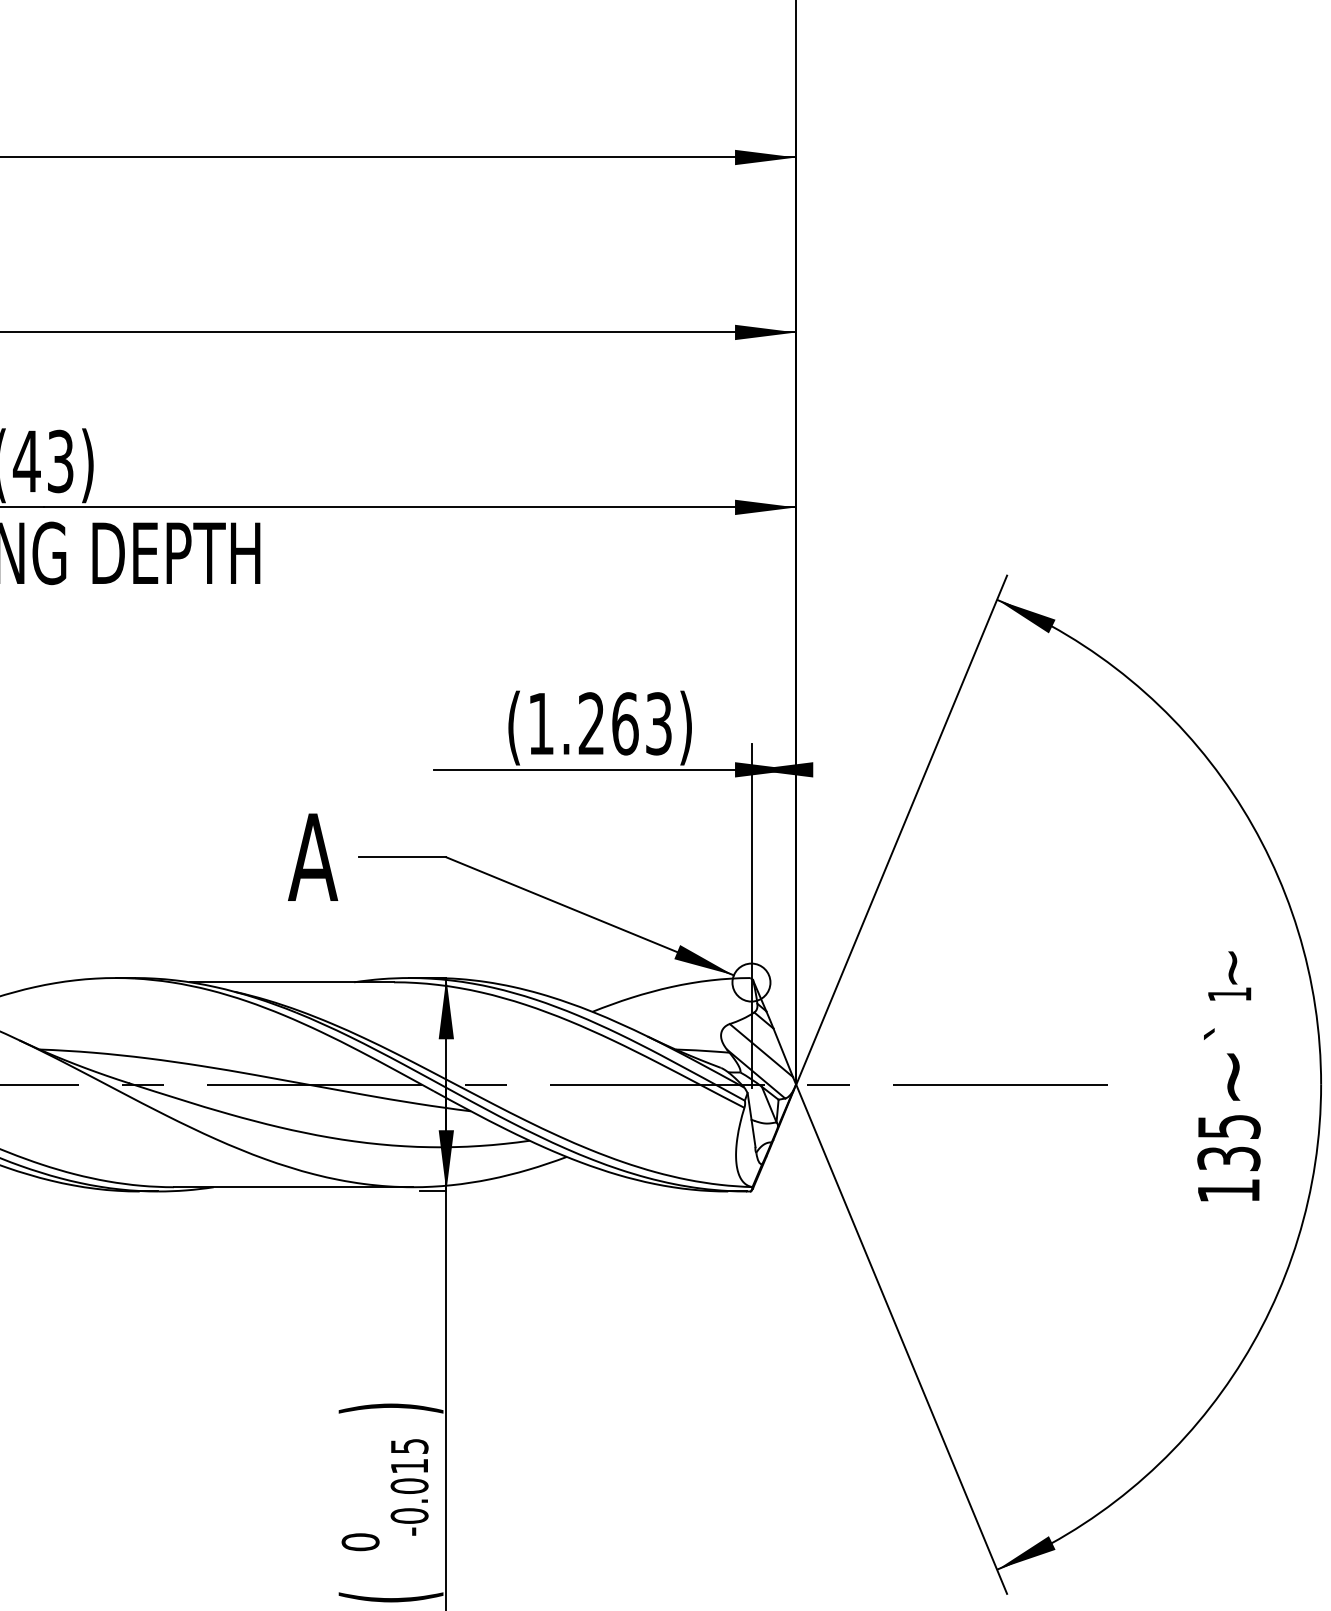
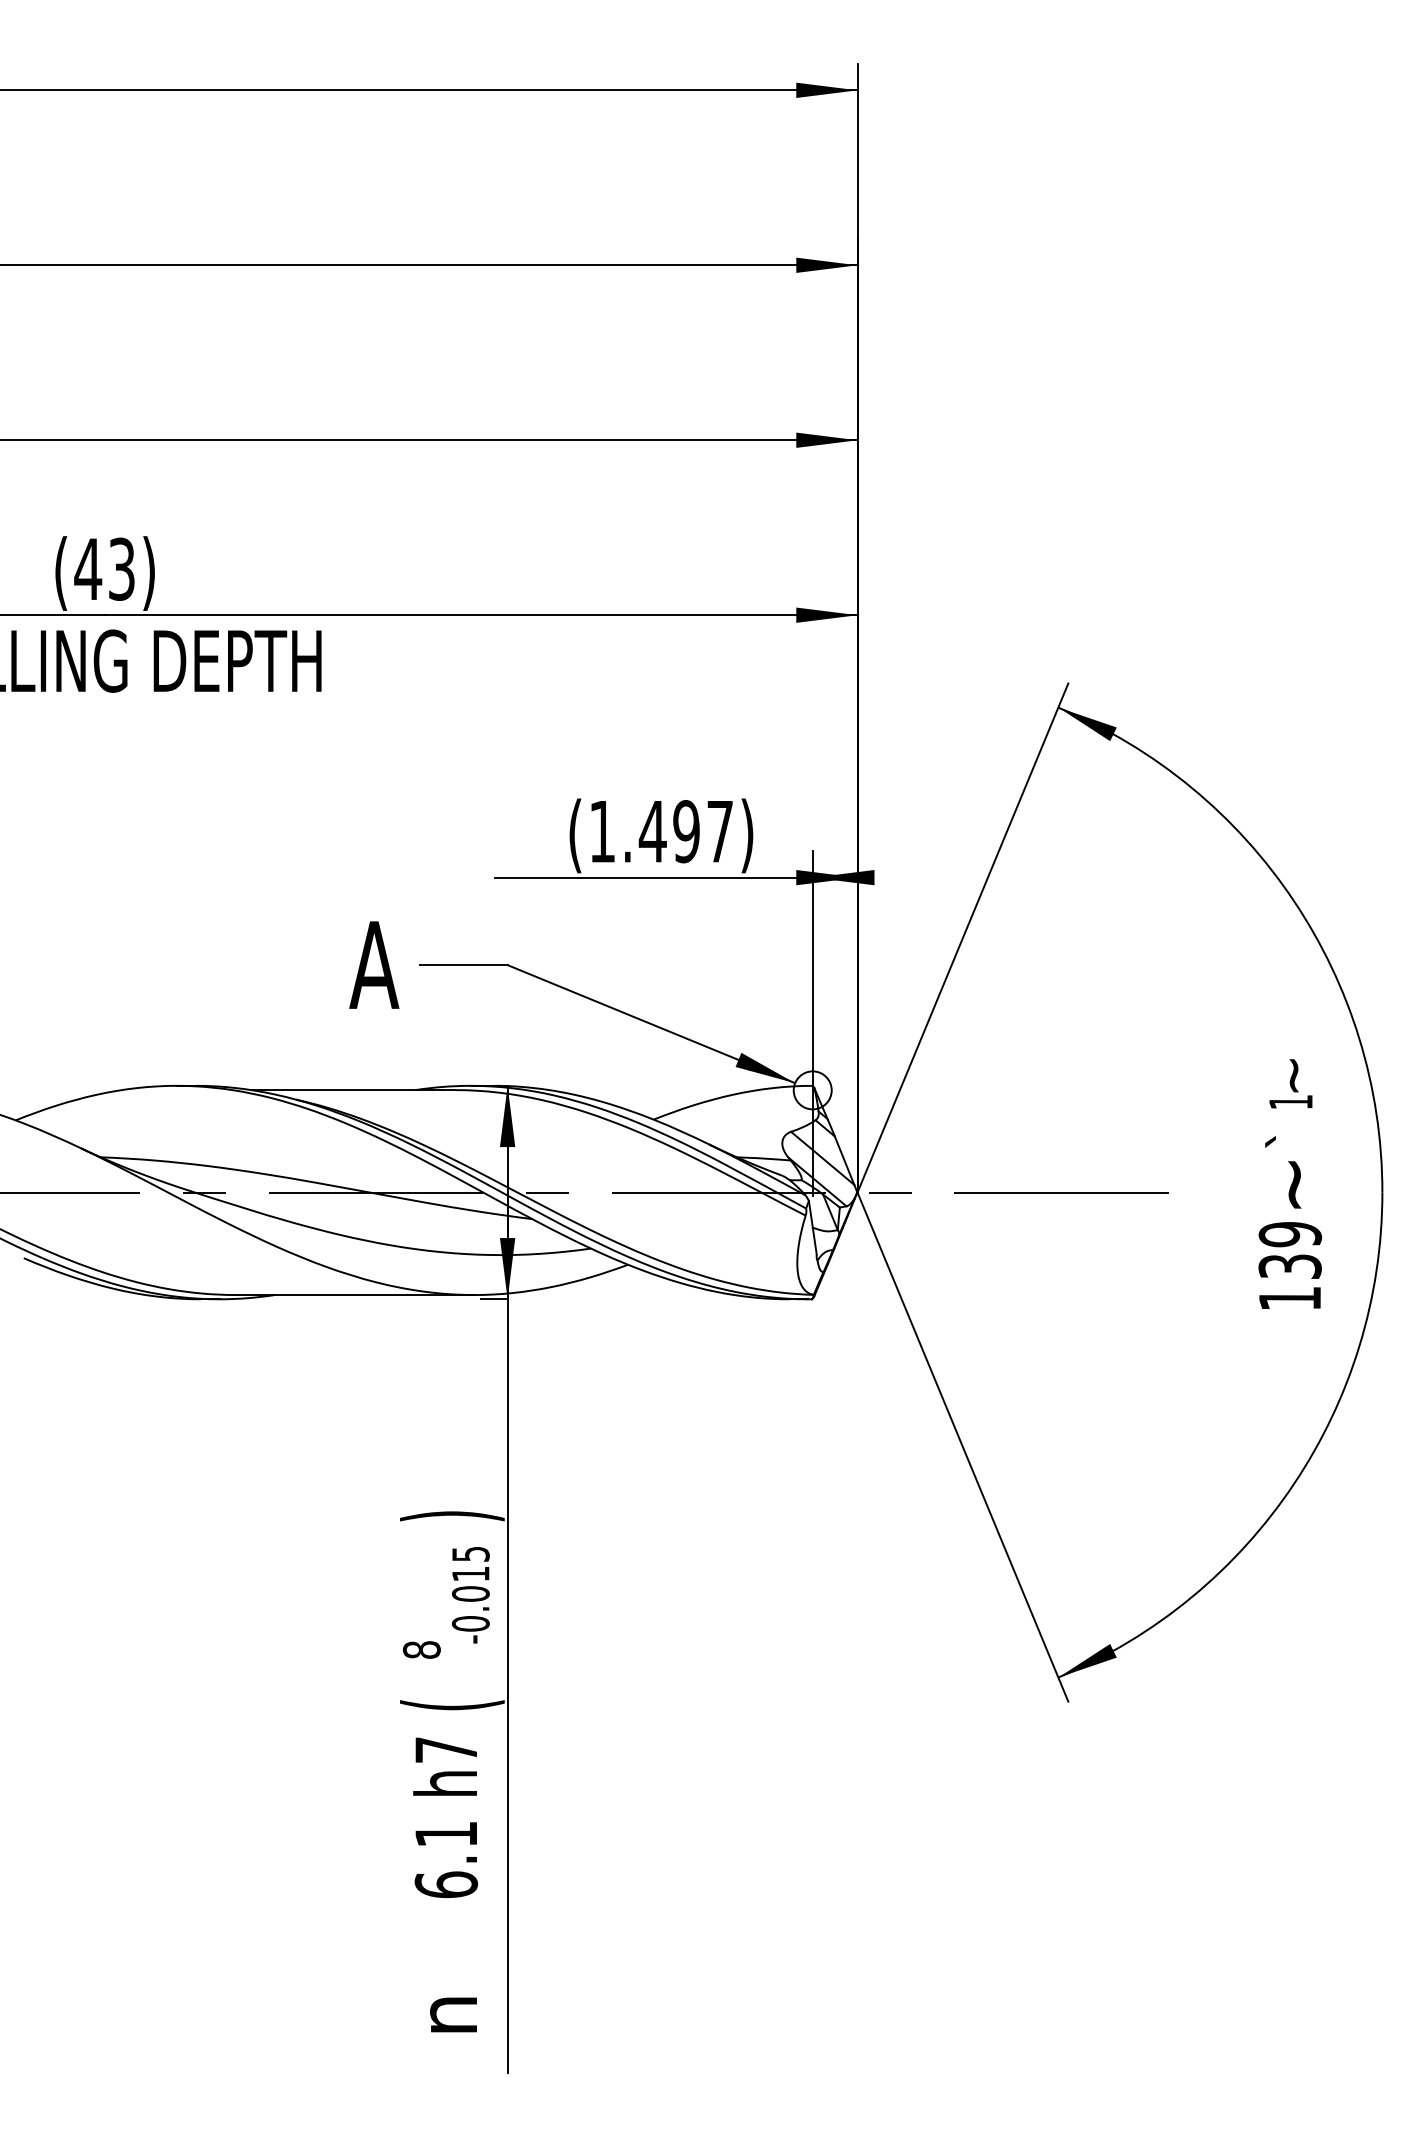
text: (624, 723) -> (685, 831), (1.263) -> (1.497)
text: (1228, 1126) -> (1289, 1234), 135 -> 139
text: (360, 1541) -> (421, 1649), 0 -> 8

